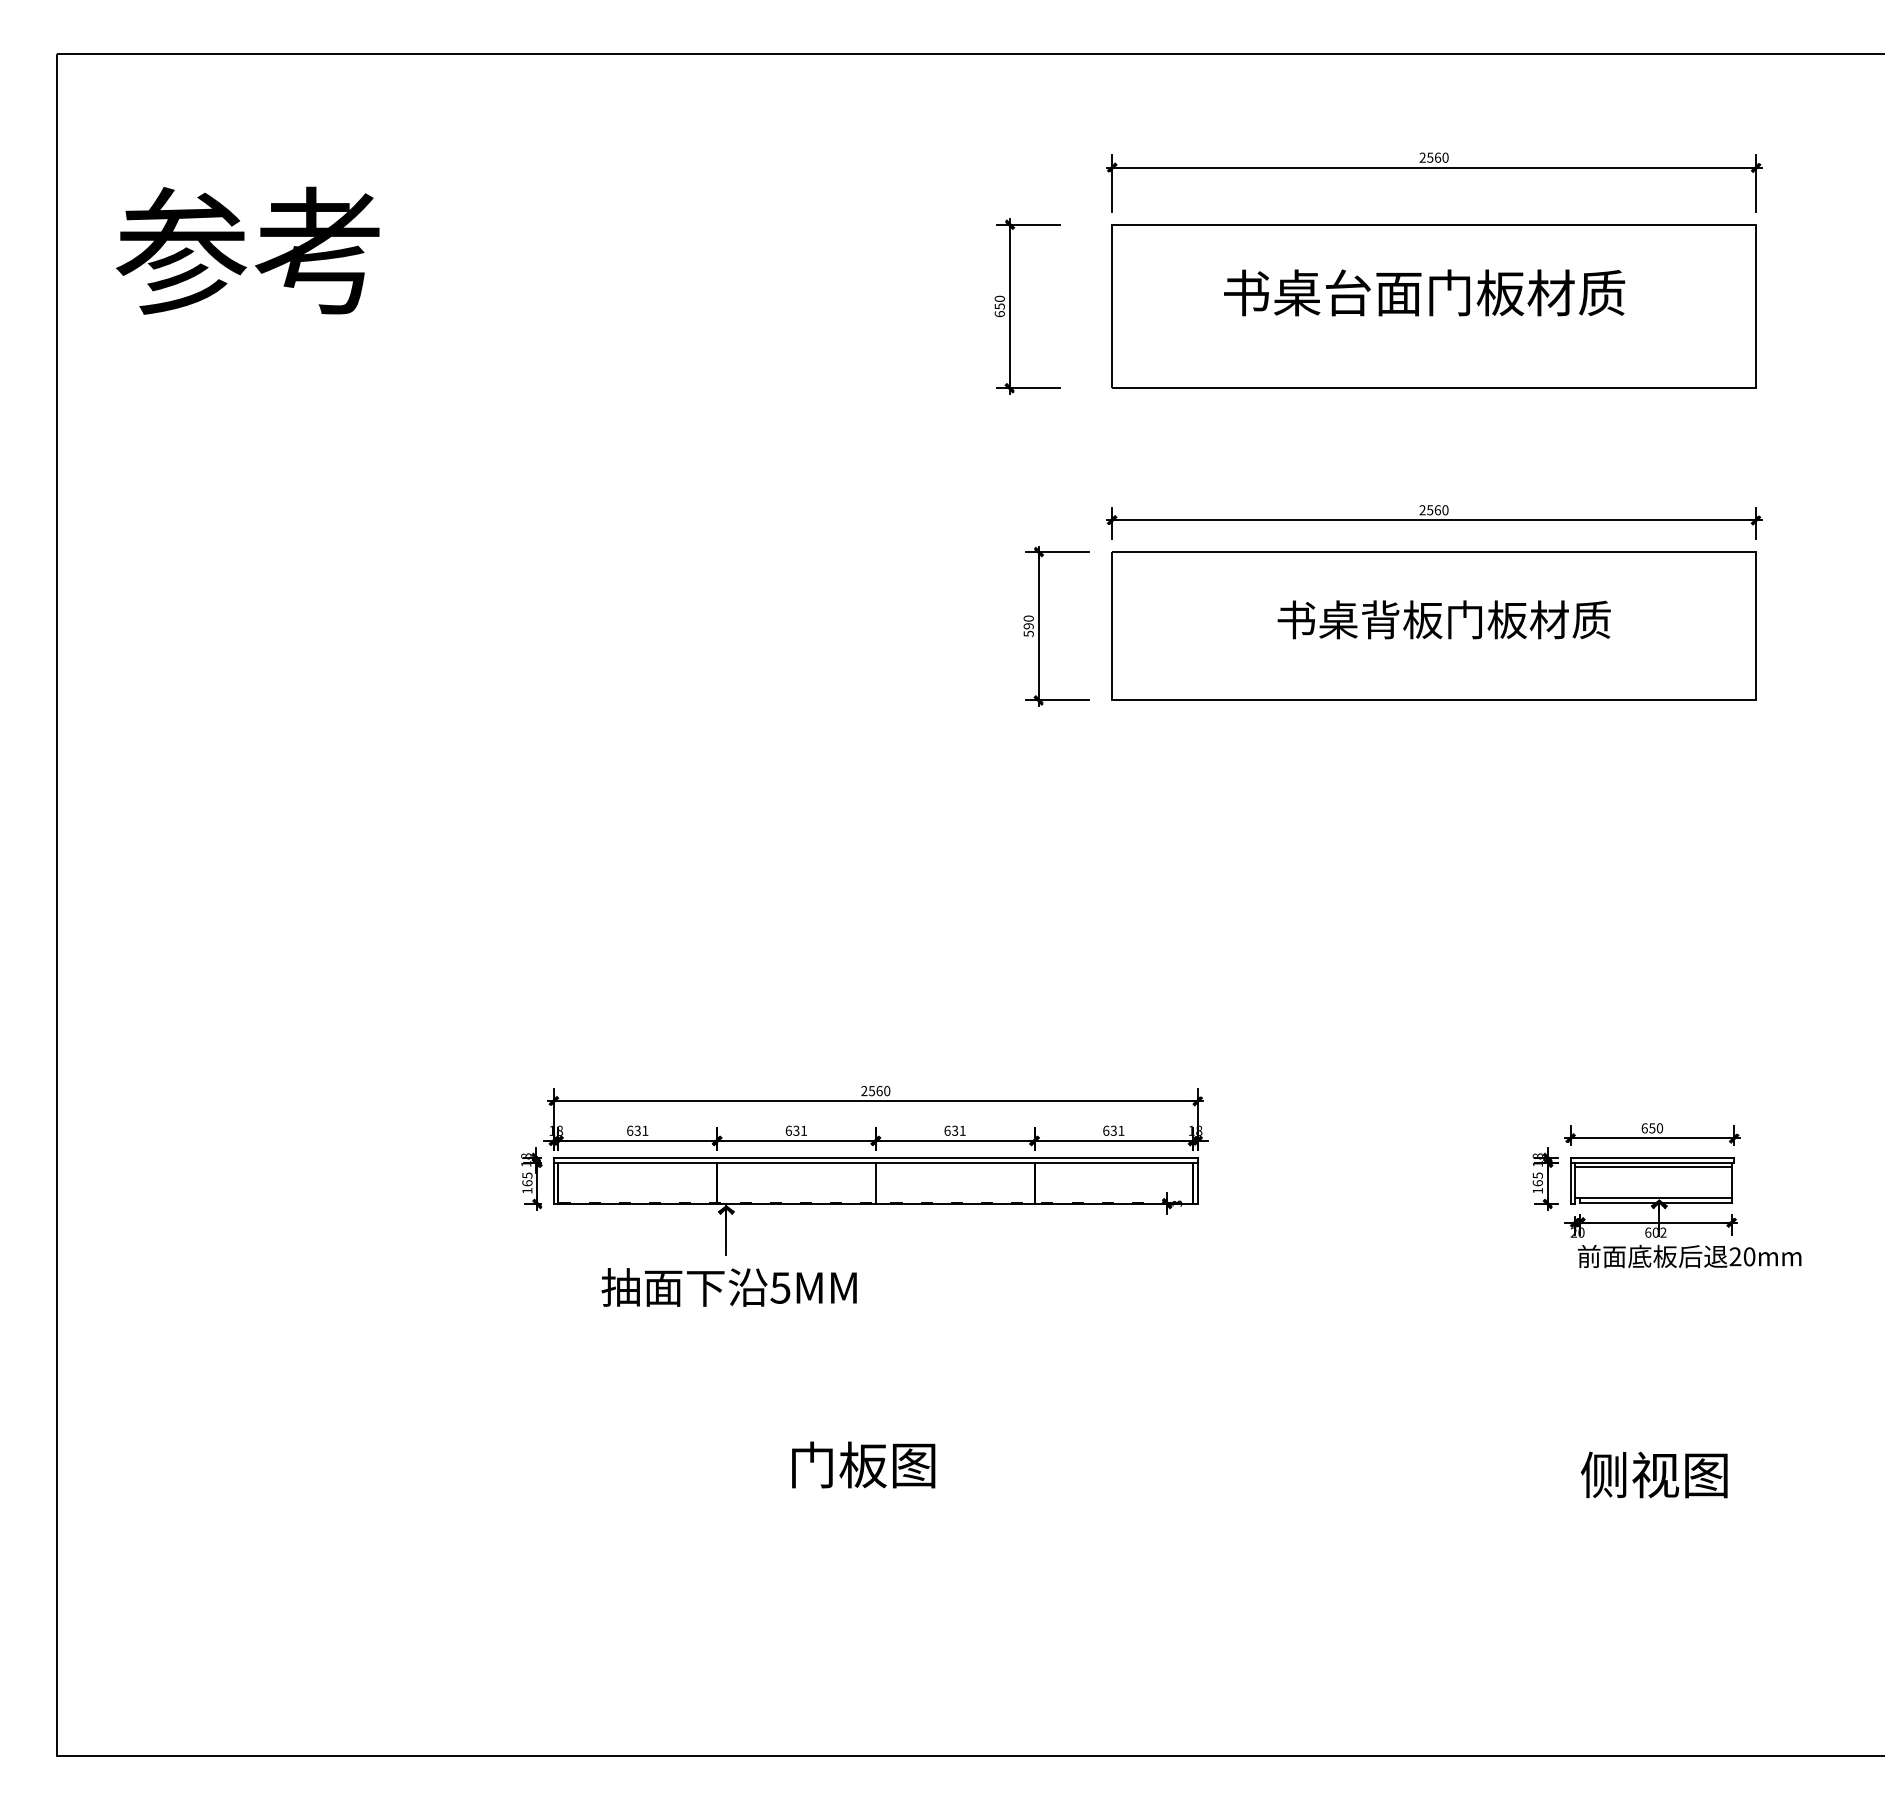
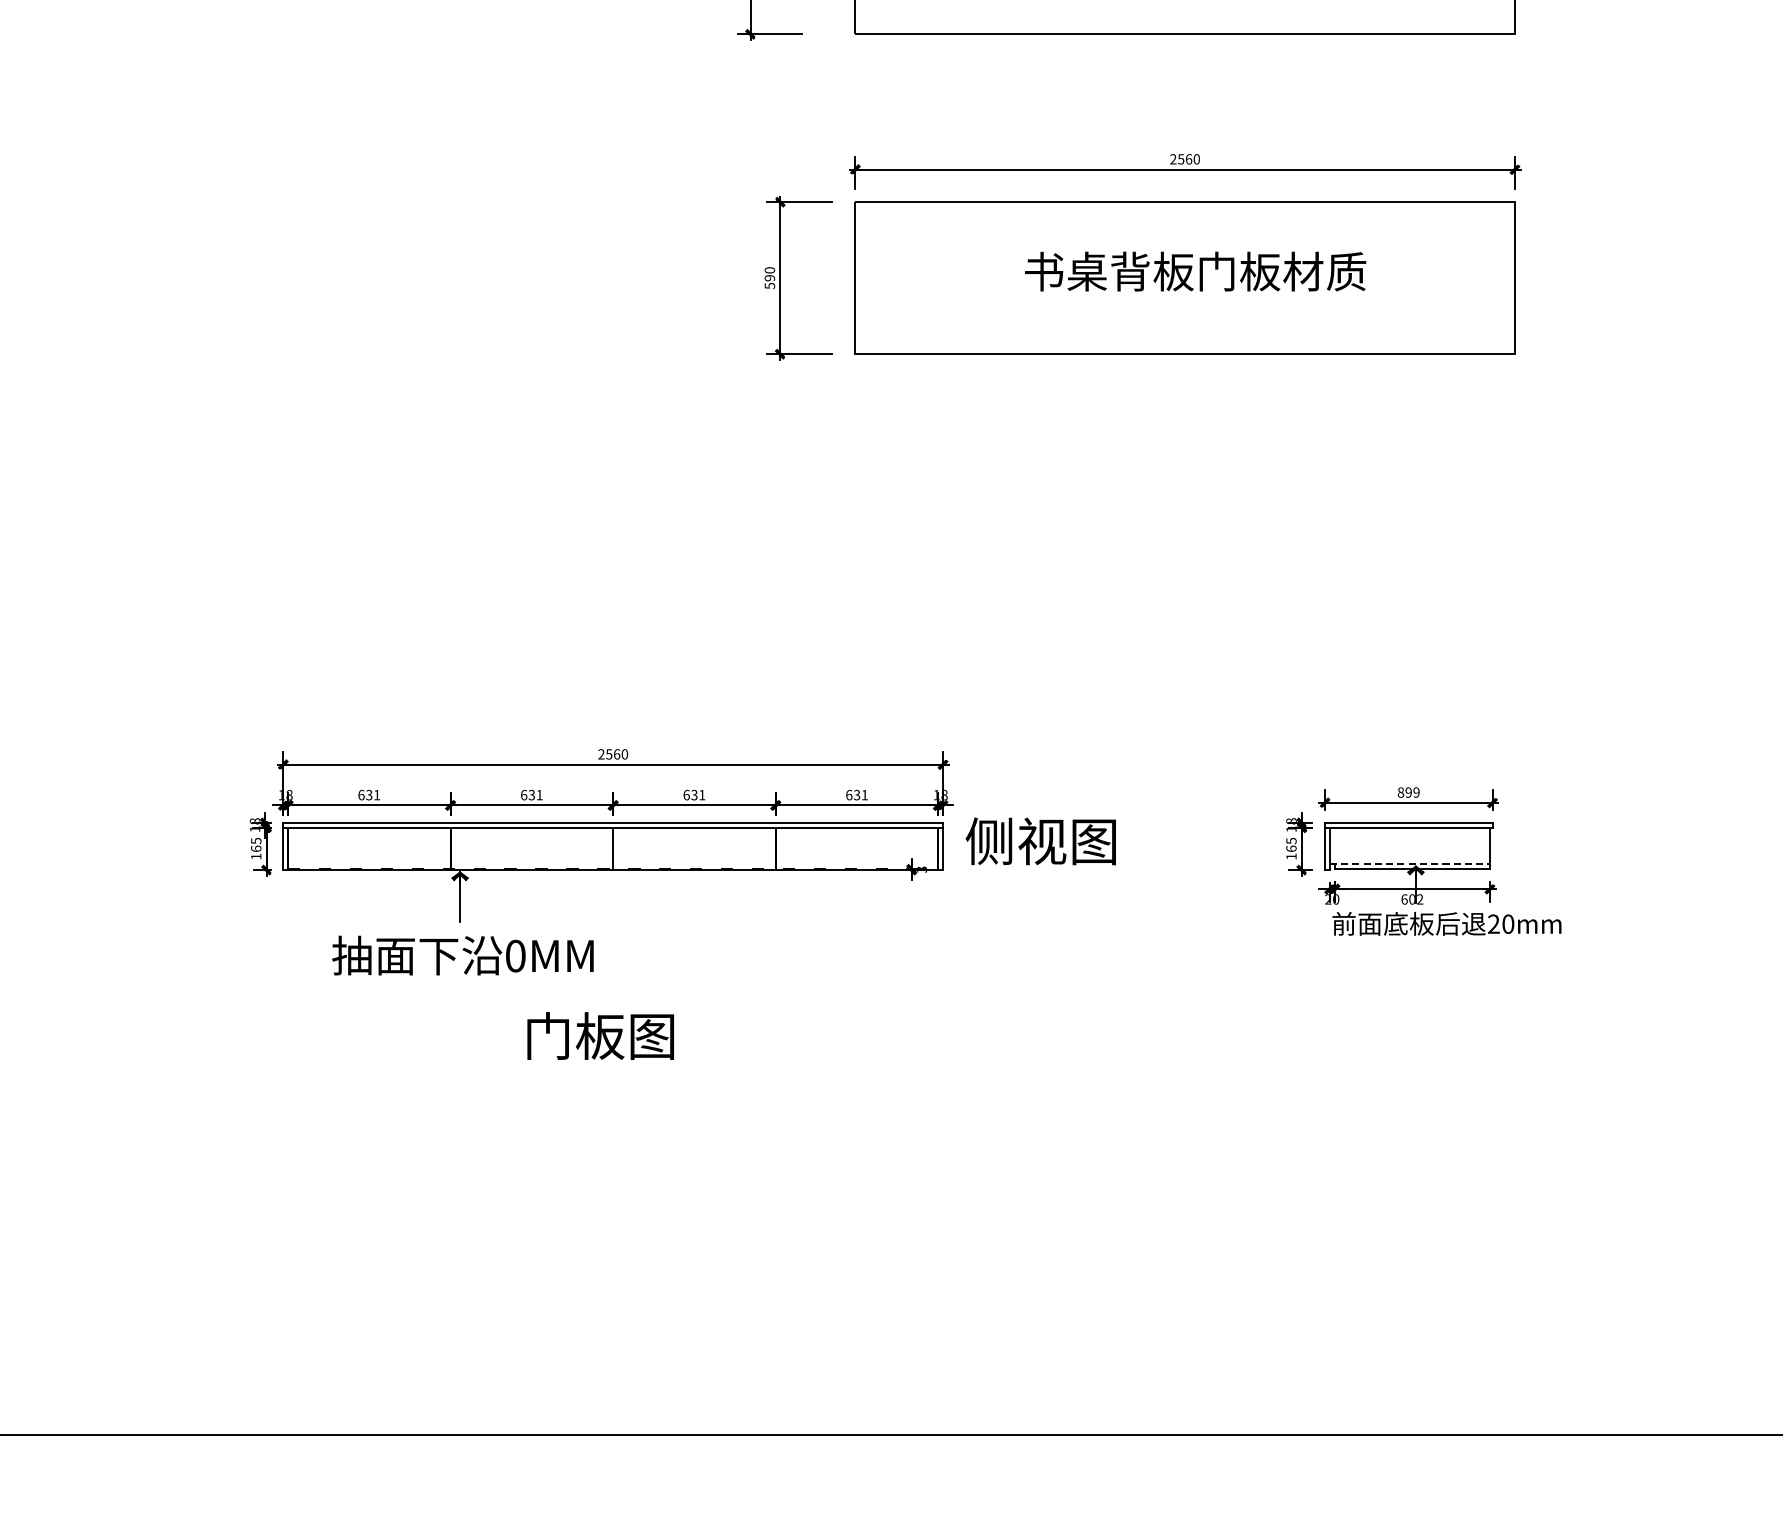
text: (1651, 1128) -> (1407, 792), 650 -> 899
line: (1653, 1167) -> (1409, 832), removed
line: (1653, 1198) -> (1409, 864), solid -> dashed
text: (780, 1287) -> (515, 955), 5MM -> 0MM
text: (863, 1464) -> (600, 1035), moved
text: (1653, 1474) -> (1040, 840), moved

